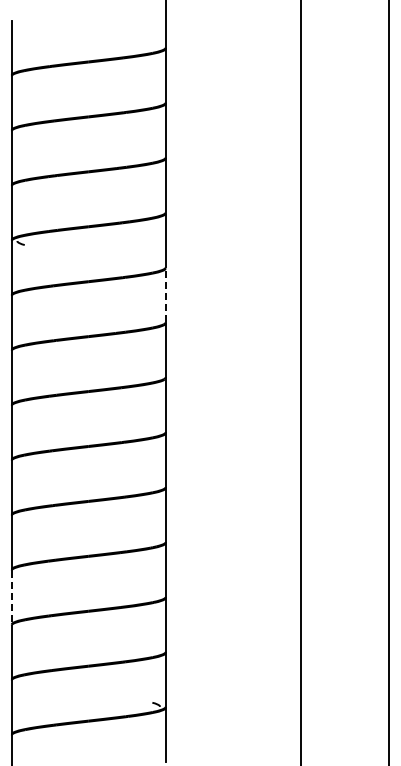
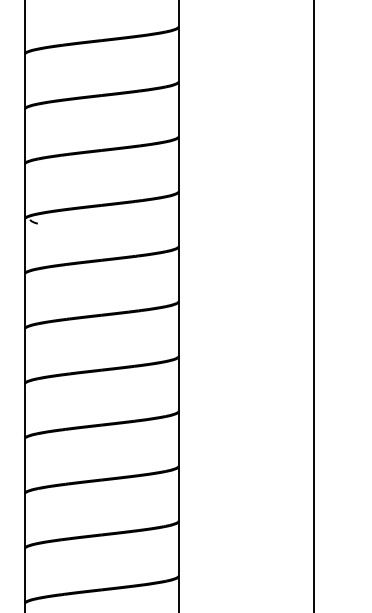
line: (165, 295) -> (178, 274), dashed -> solid
line: (11, 597) -> (24, 576), dashed -> solid

